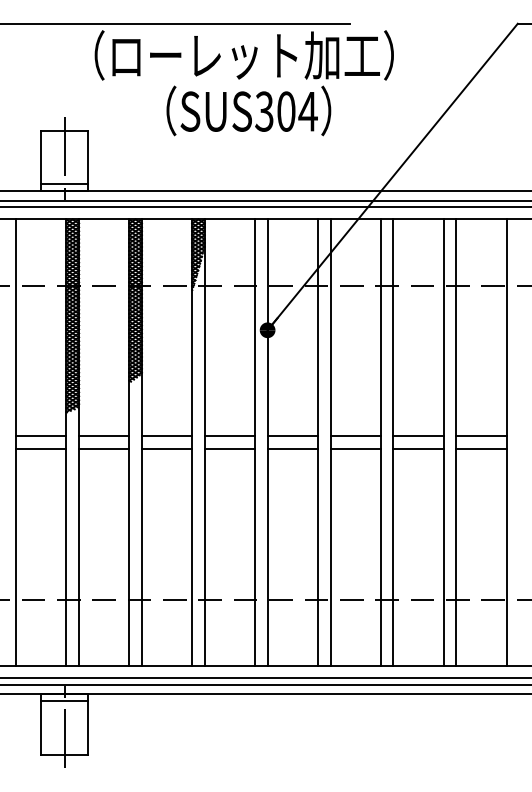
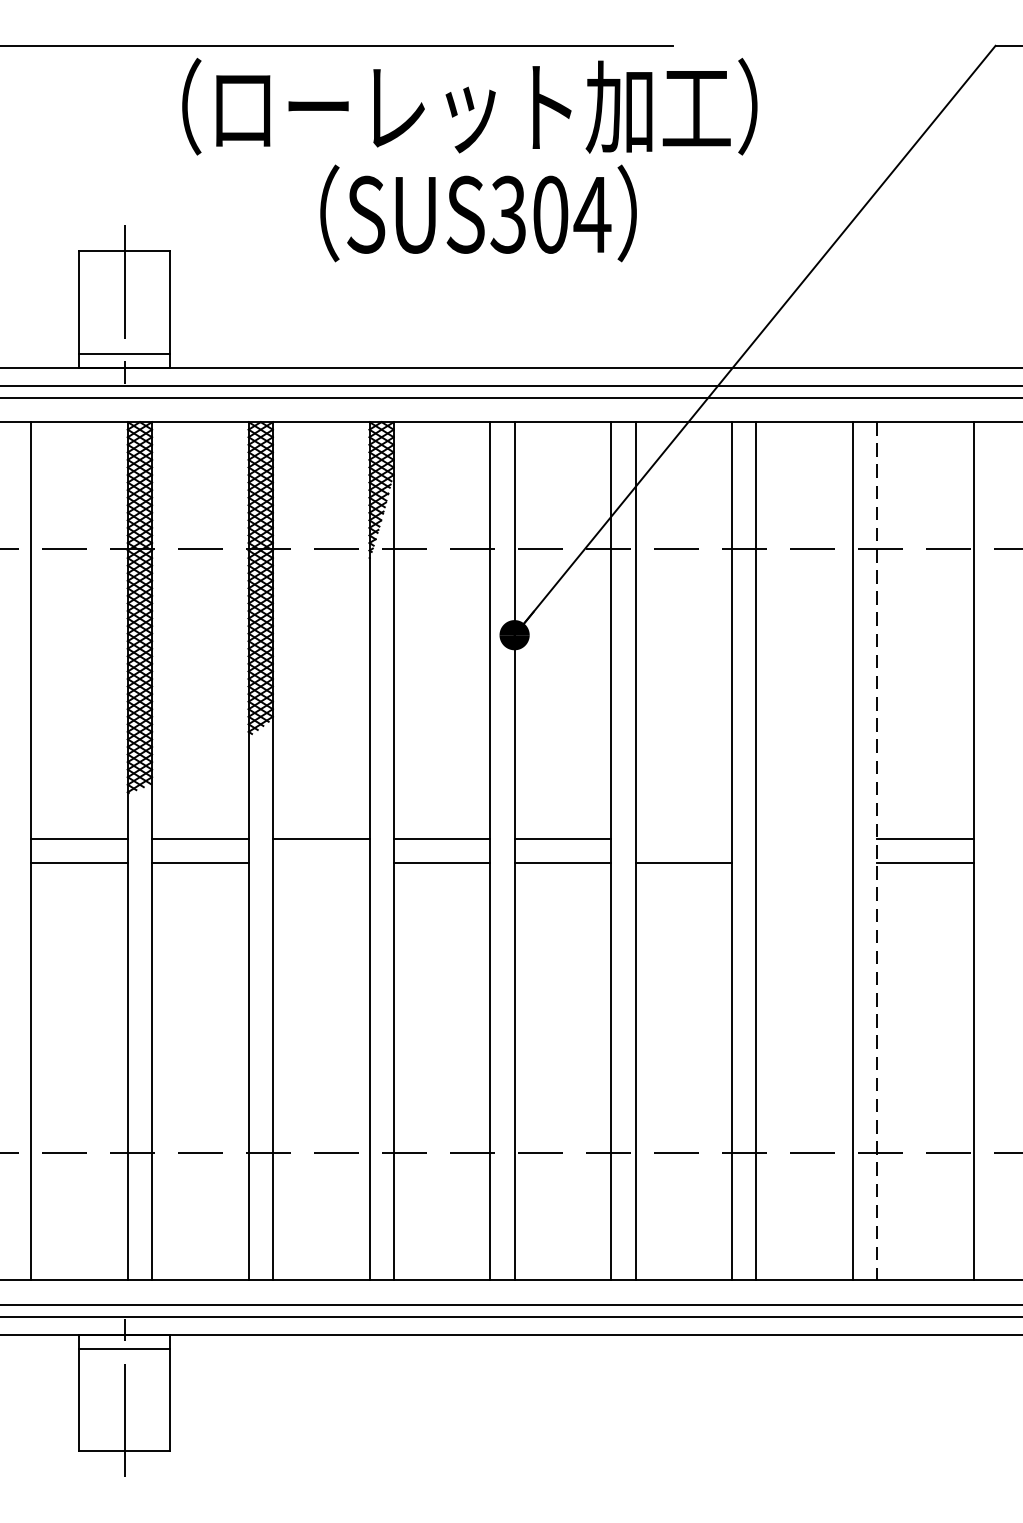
line: (355, 436) -> (683, 839), removed
line: (418, 436) -> (804, 839), removed
line: (456, 443) -> (877, 852), solid -> dashed
line: (166, 448) -> (320, 862), removed
line: (418, 448) -> (804, 862), removed

